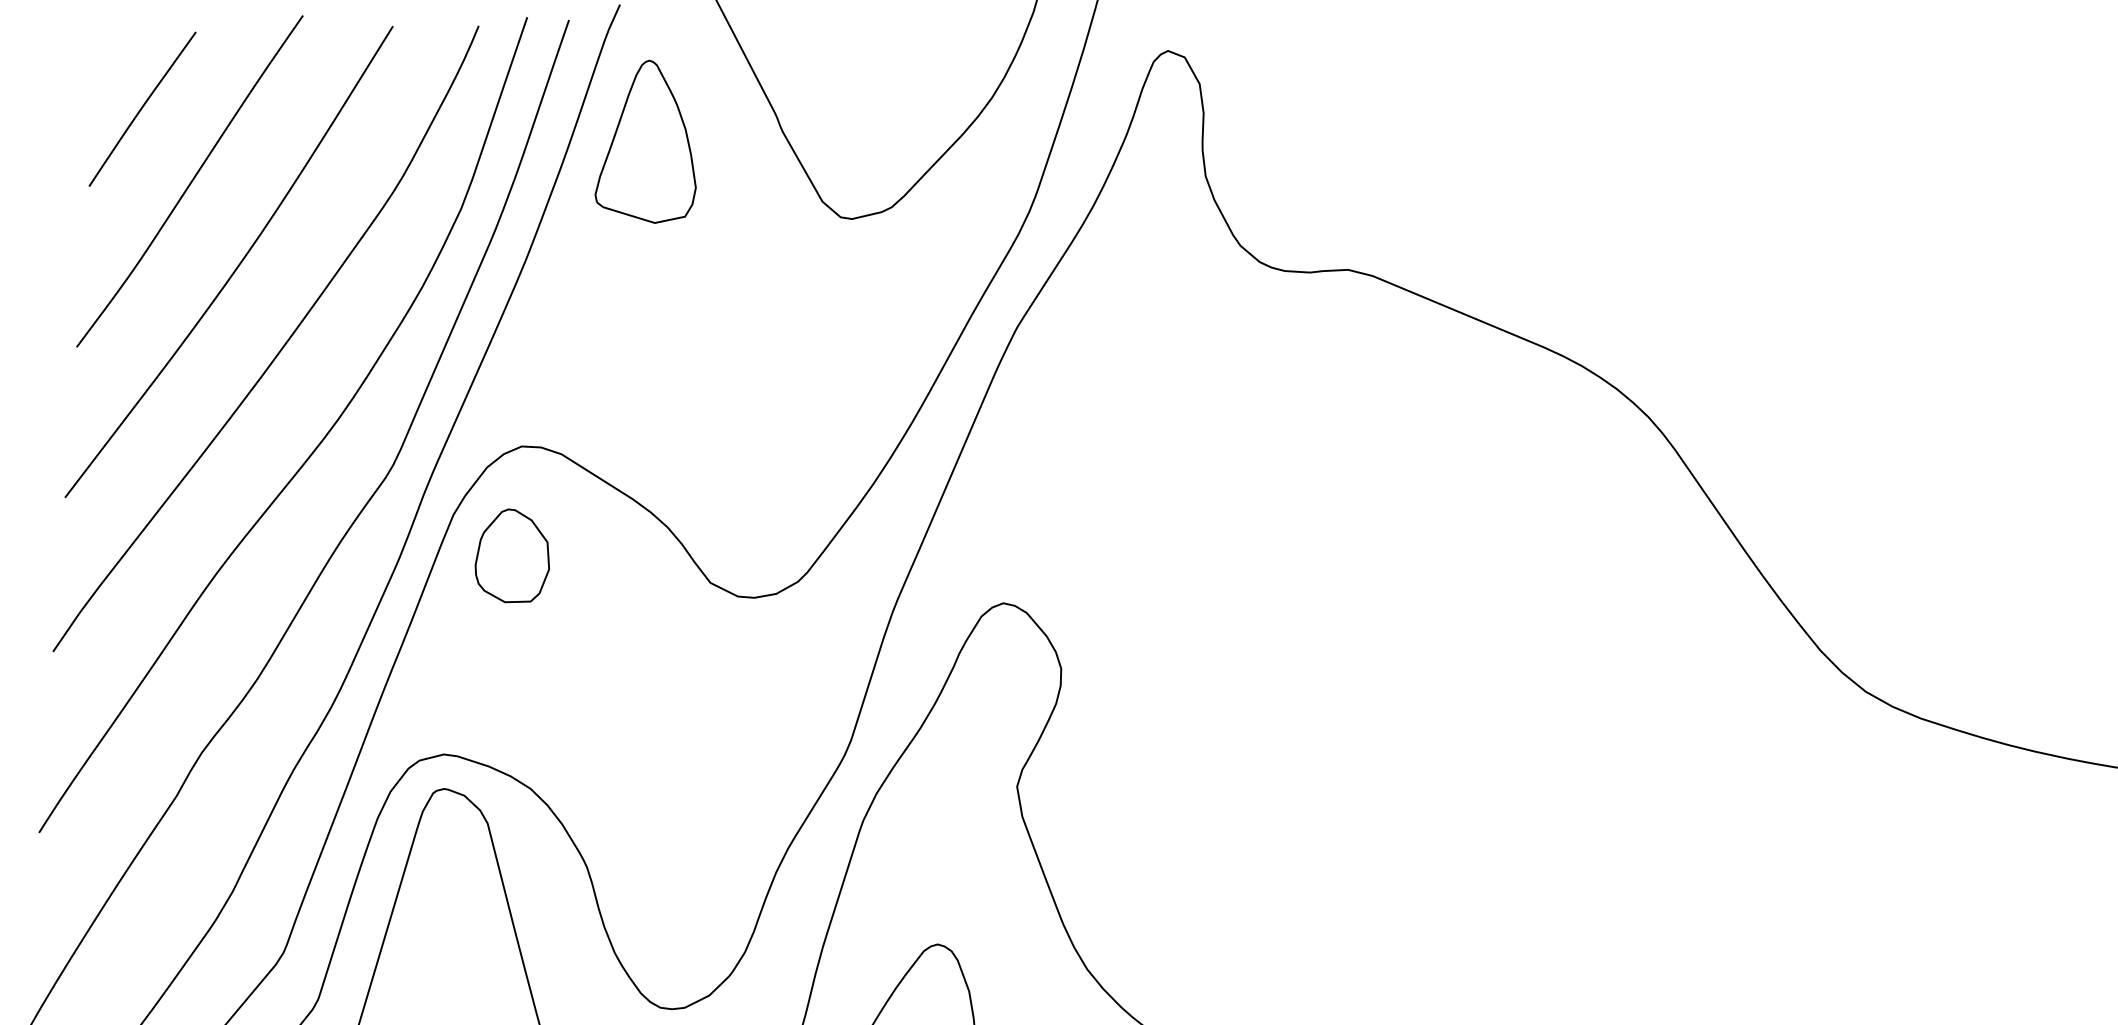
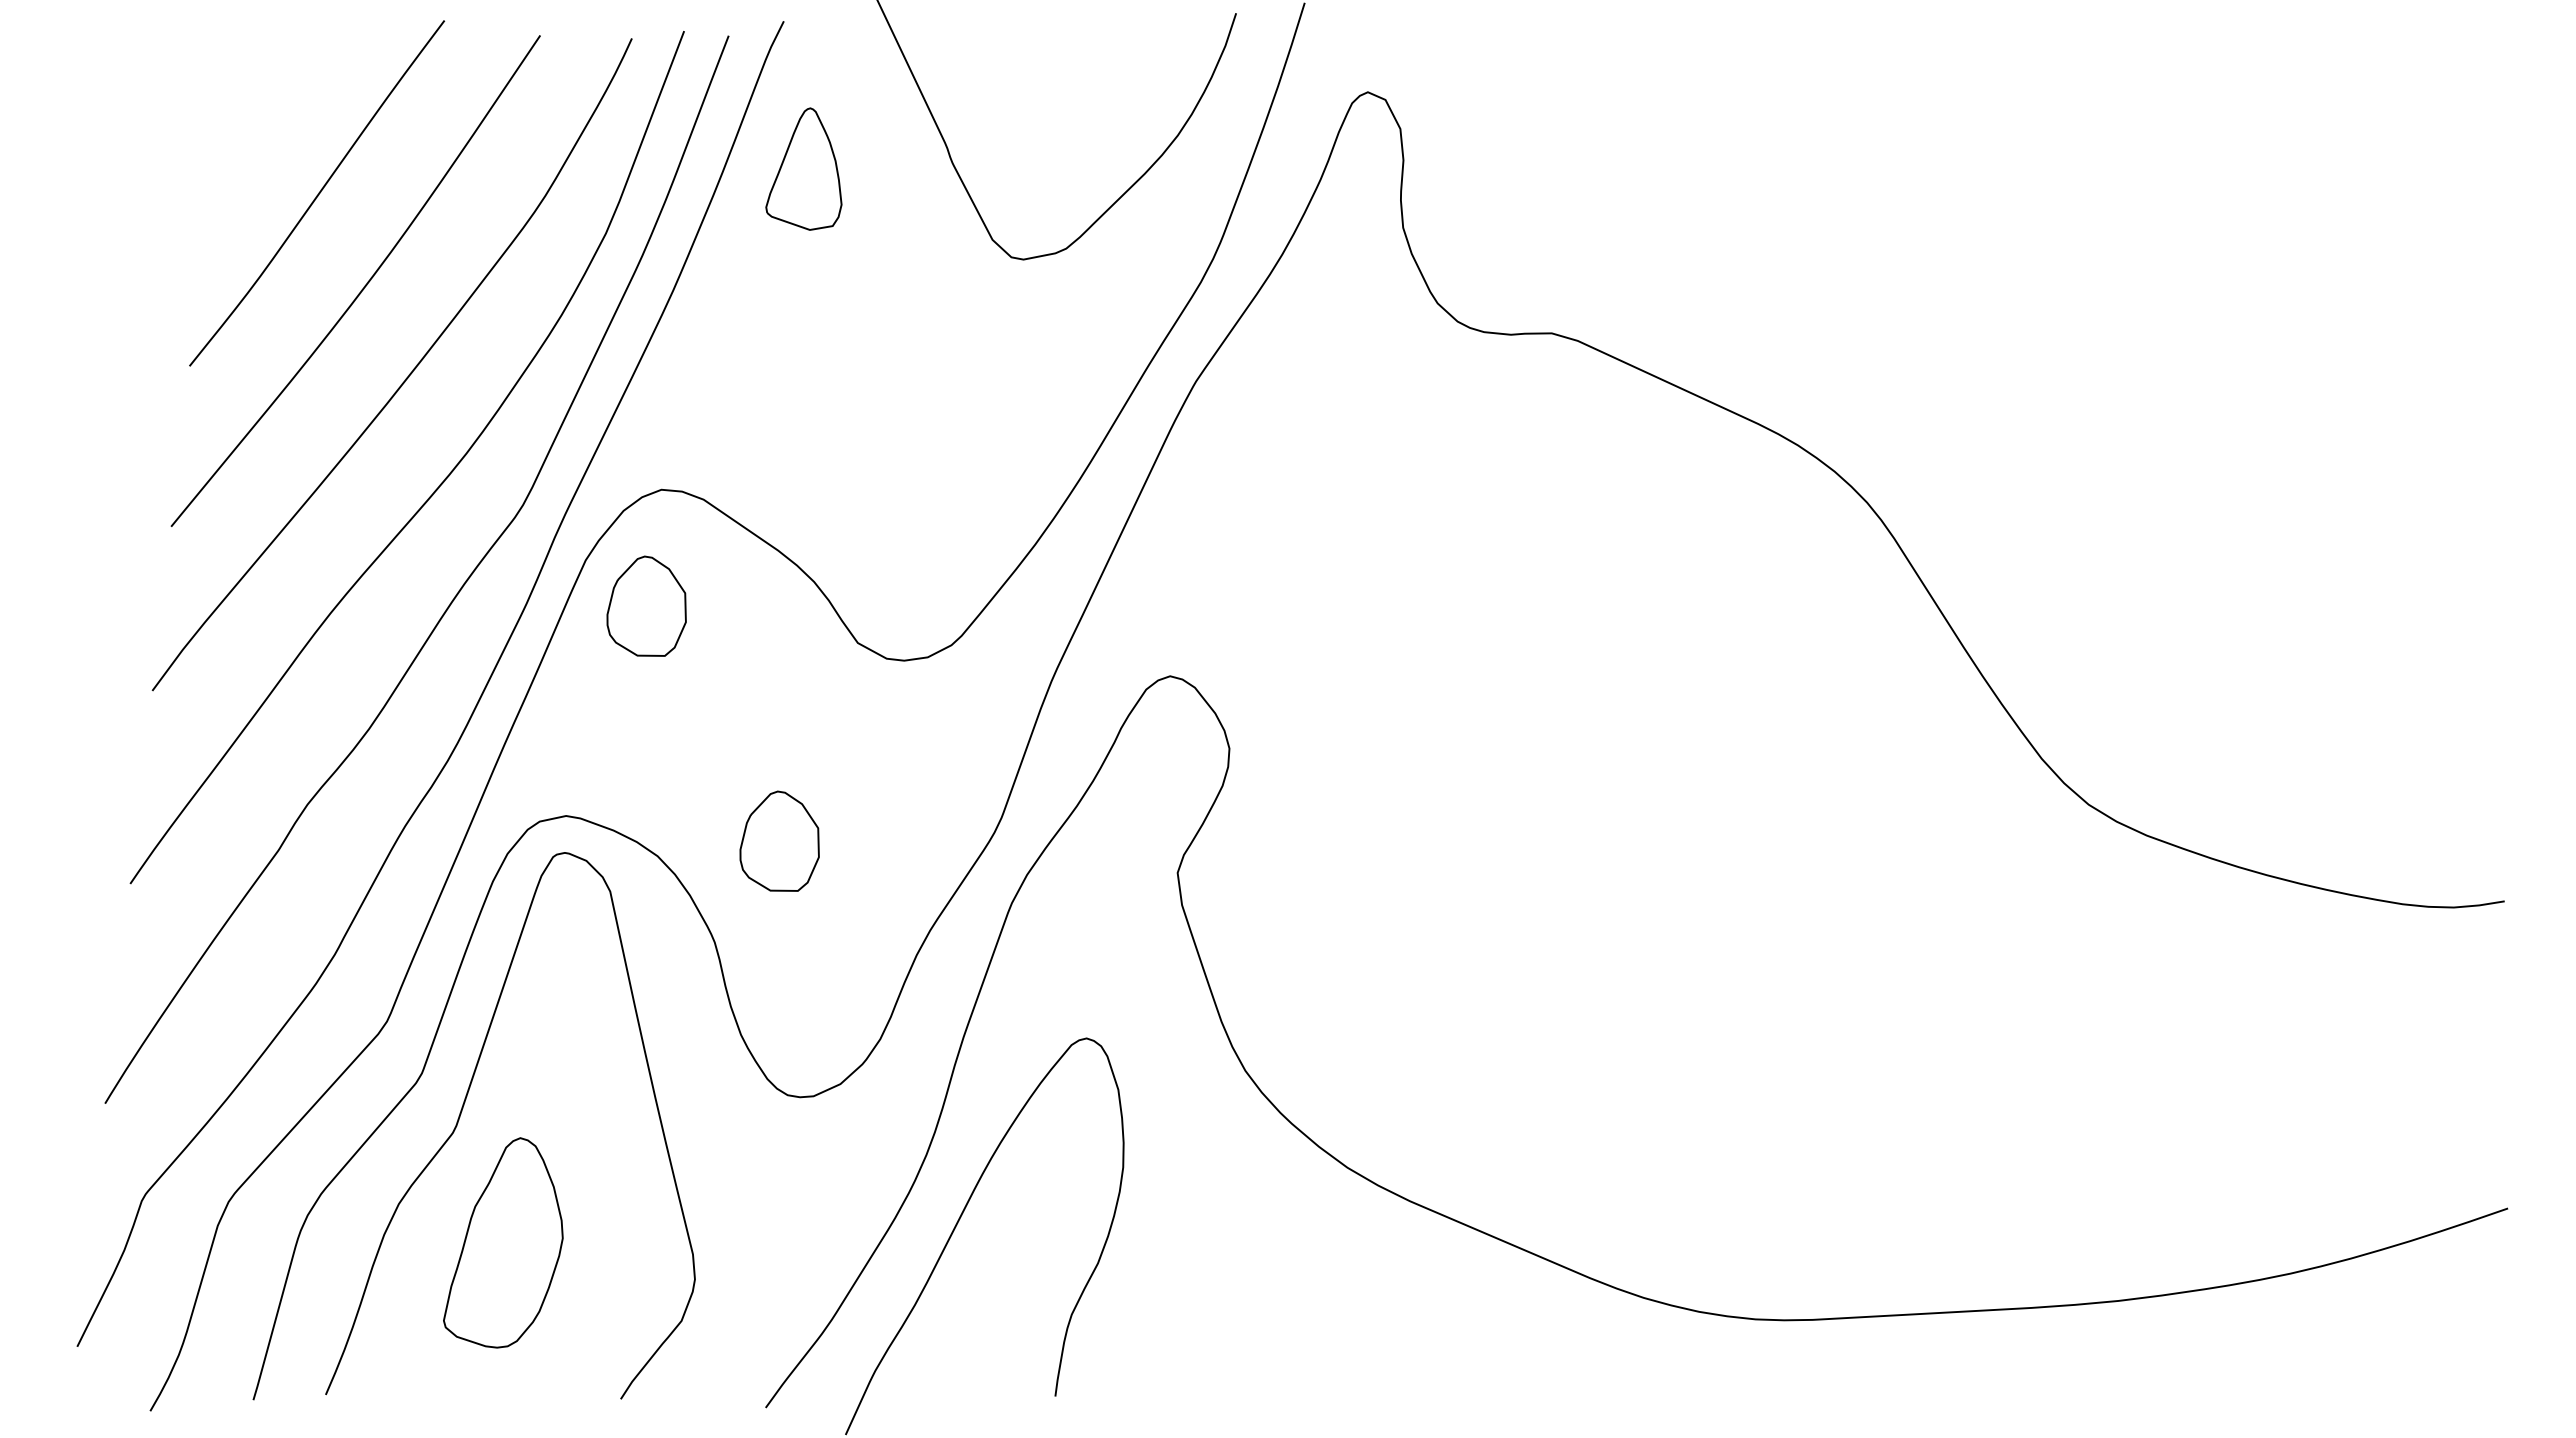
curve: (141, 109) -> (268, 114), removed
part: (643, 141) -> (803, 168), size x0.7
part: (644, 770) -> (779, 840), added

